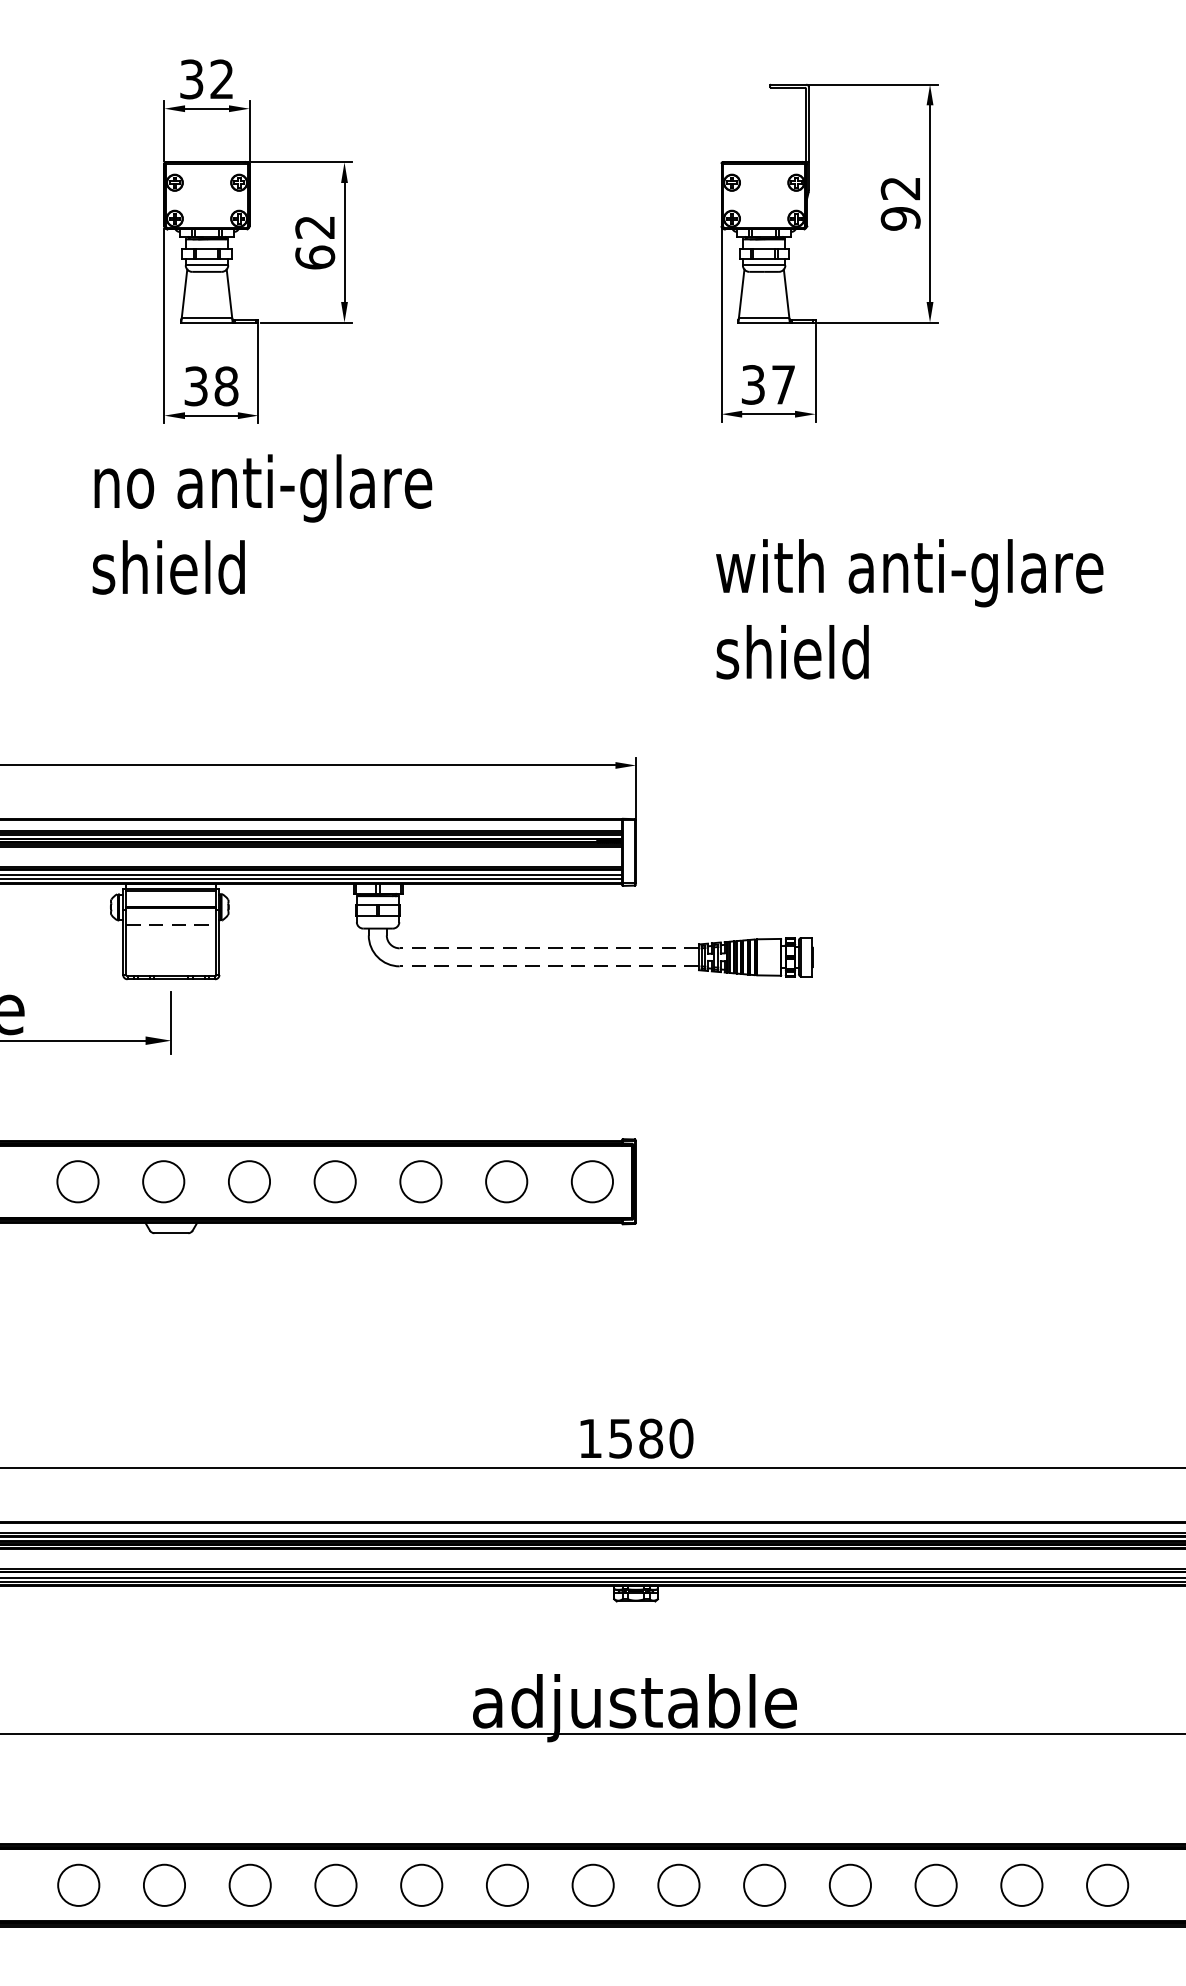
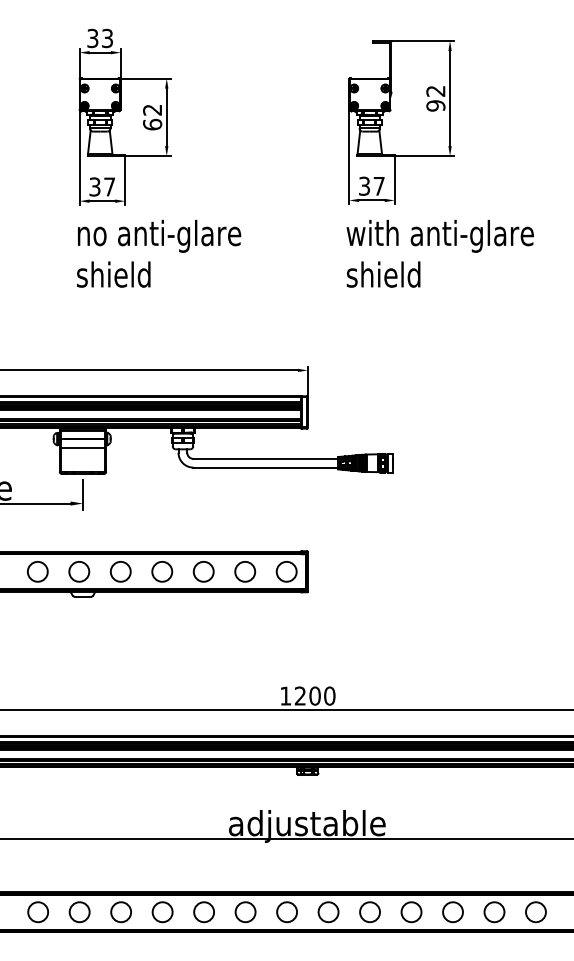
text: (221, 79) -> (107, 38), 32 -> 33
text: (226, 385) -> (109, 186), 38 -> 37
text: (263, 523) -> (159, 253), moved
text: (908, 608) -> (439, 253), moved
line: (170, 924) -> (82, 447), dashed -> solid
line: (548, 947) -> (265, 458), dashed -> solid
line: (548, 966) -> (265, 467), dashed -> solid
text: (635, 1437) -> (307, 695), 1580 -> 1200

